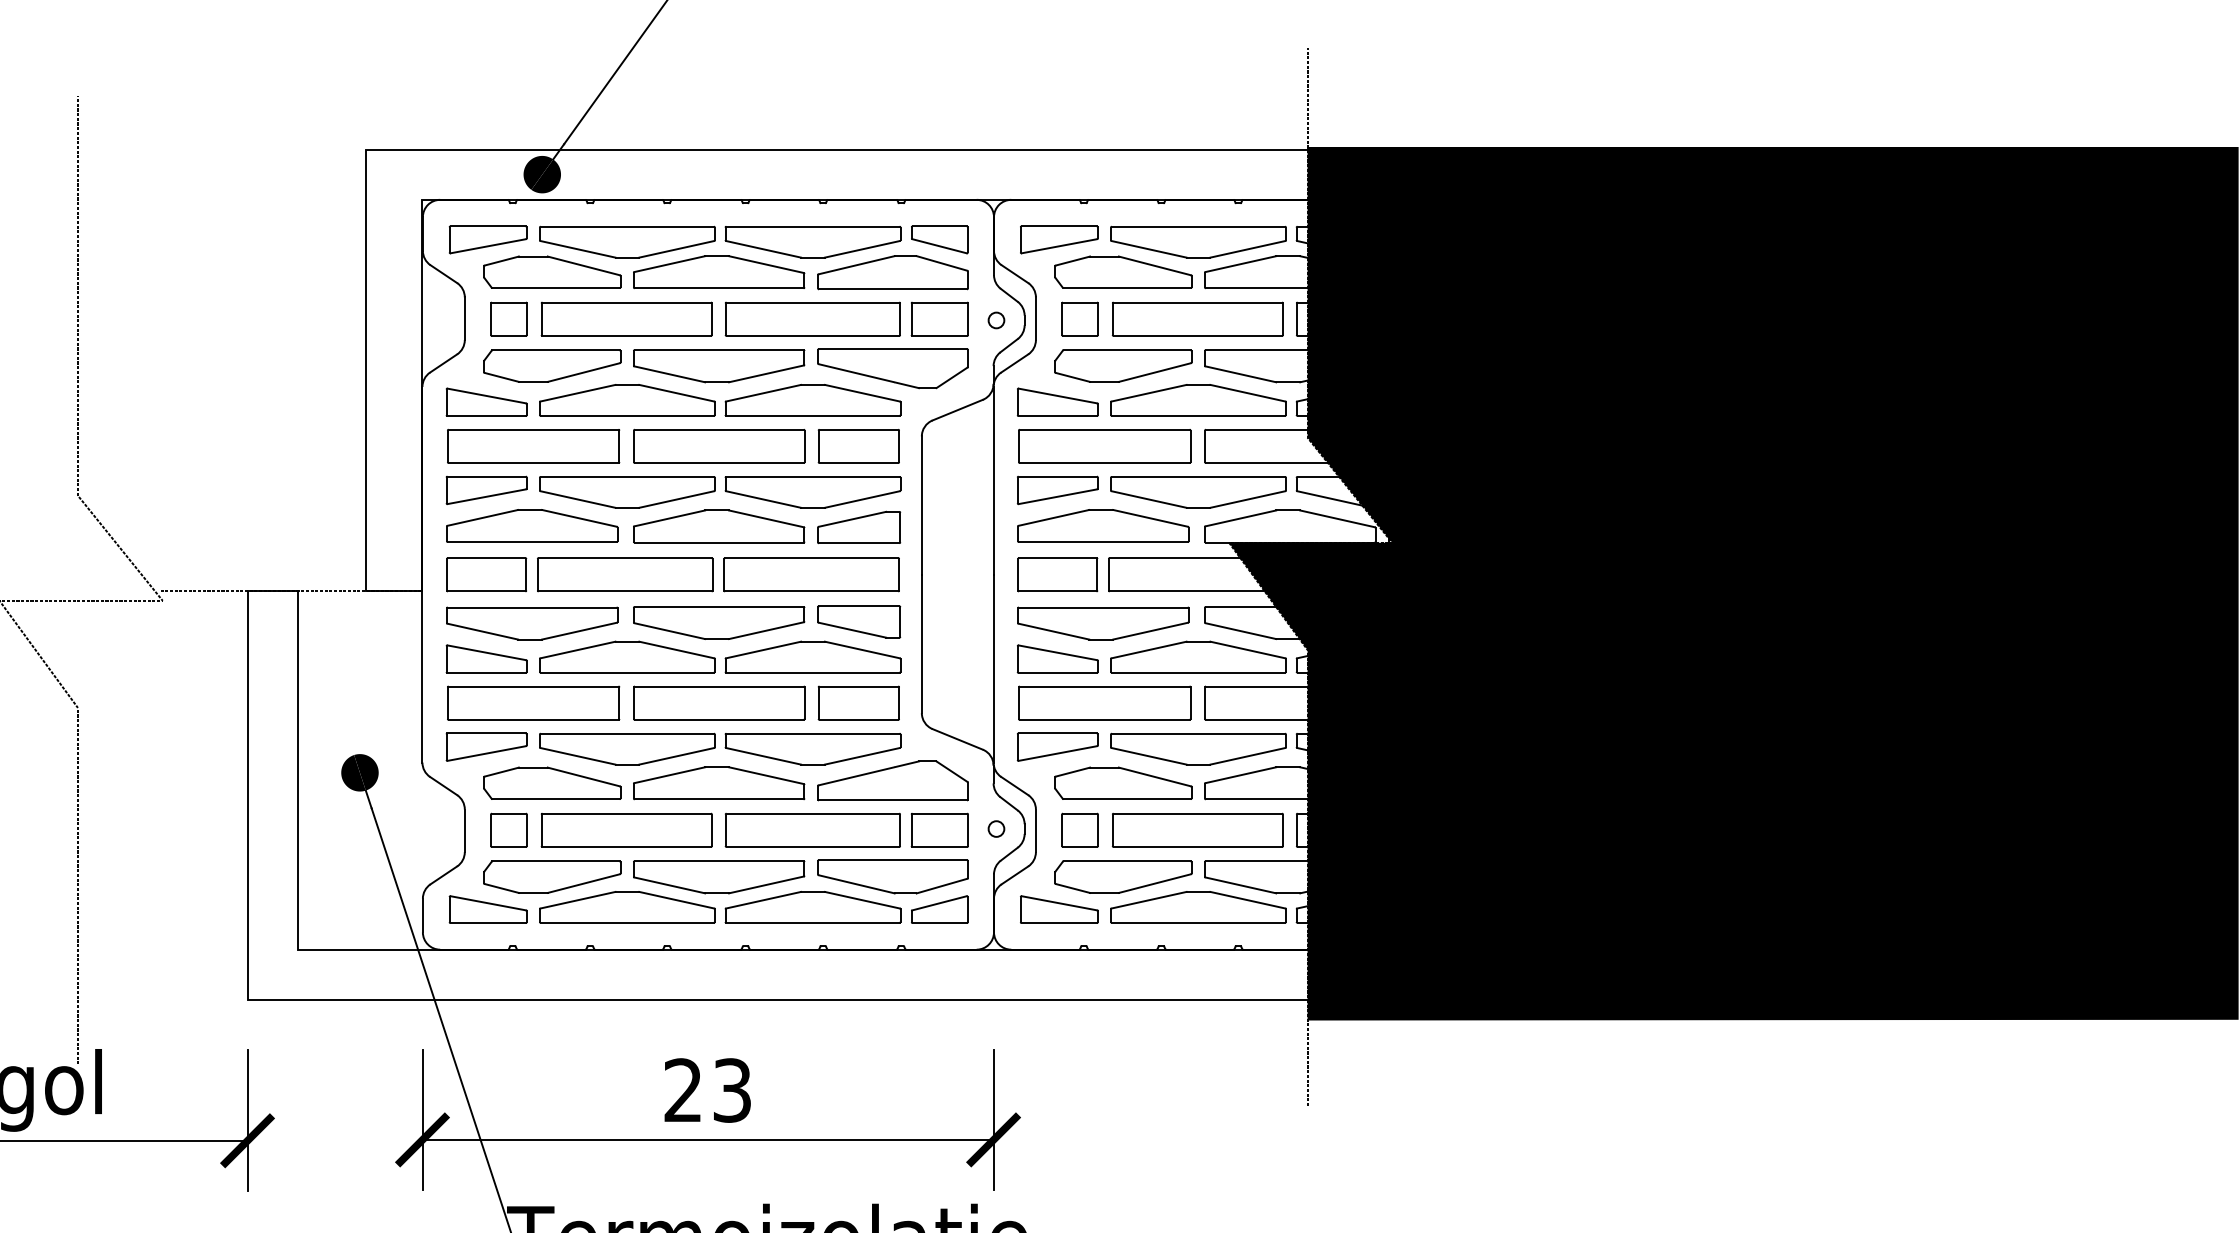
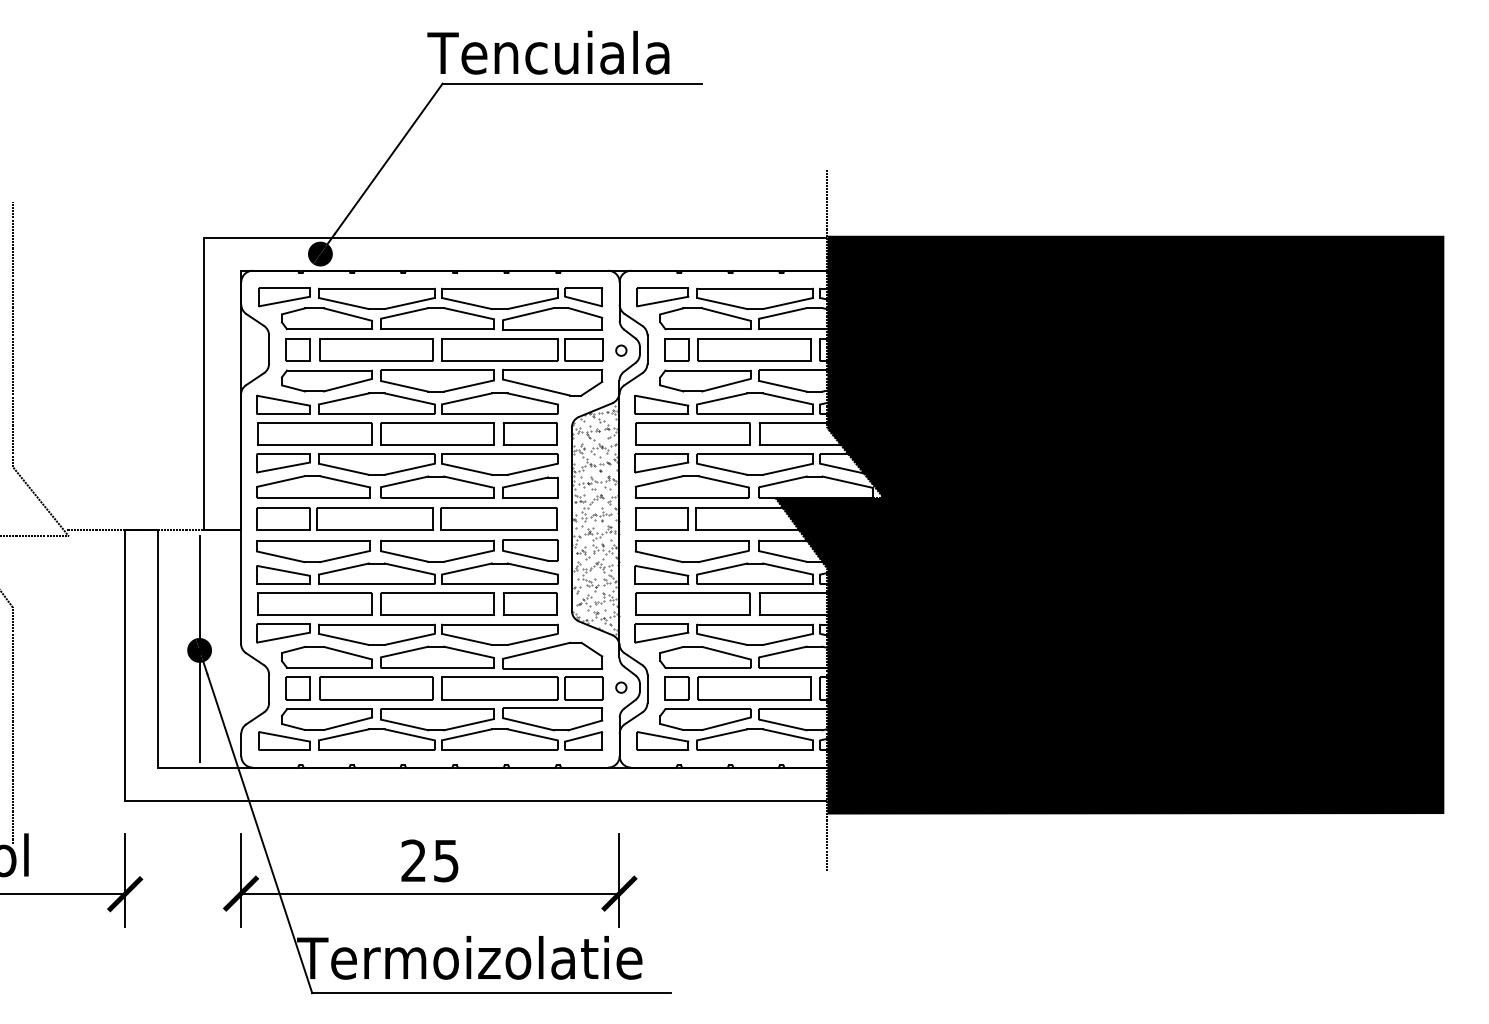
hatch: (957, 575) -> (595, 519), added
line: (359, 771) -> (199, 649), added
text: (732, 1089) -> (446, 860), 23 -> 25

